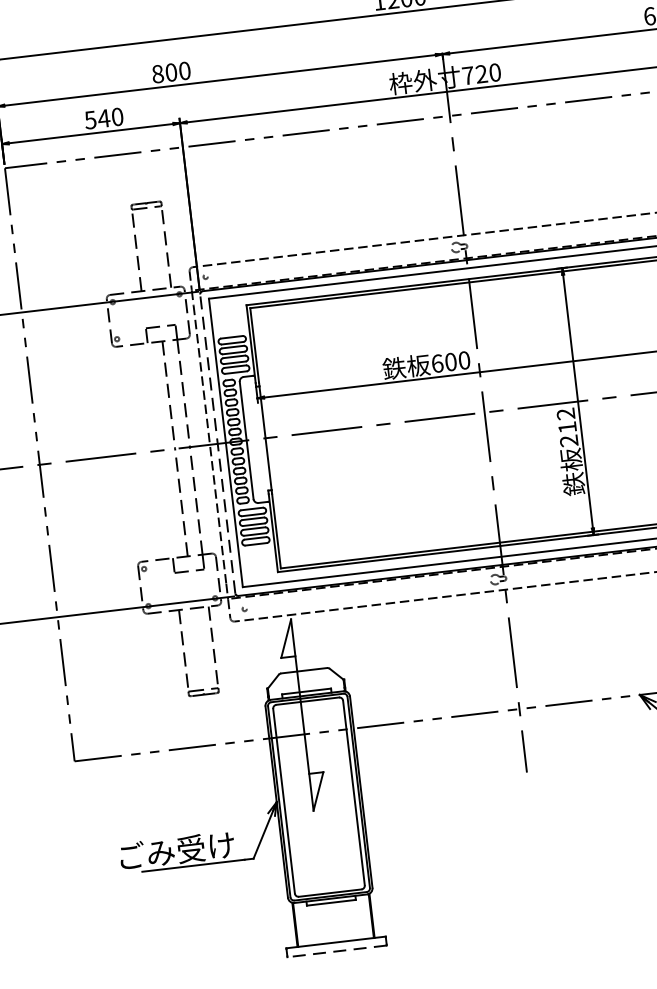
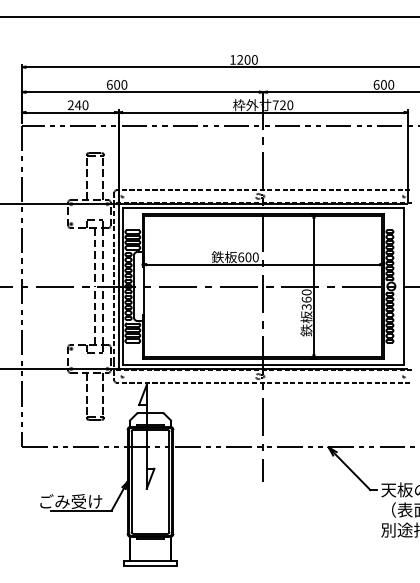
text: (157, 73) -> (109, 84), 800 -> 600
text: (89, 120) -> (70, 105), 540 -> 240
text: (567, 427) -> (306, 299), 212 -> 360
line: (217, 443) -> (118, 286), dashed -> solid
line: (337, 951) -> (150, 565), dashed -> solid

